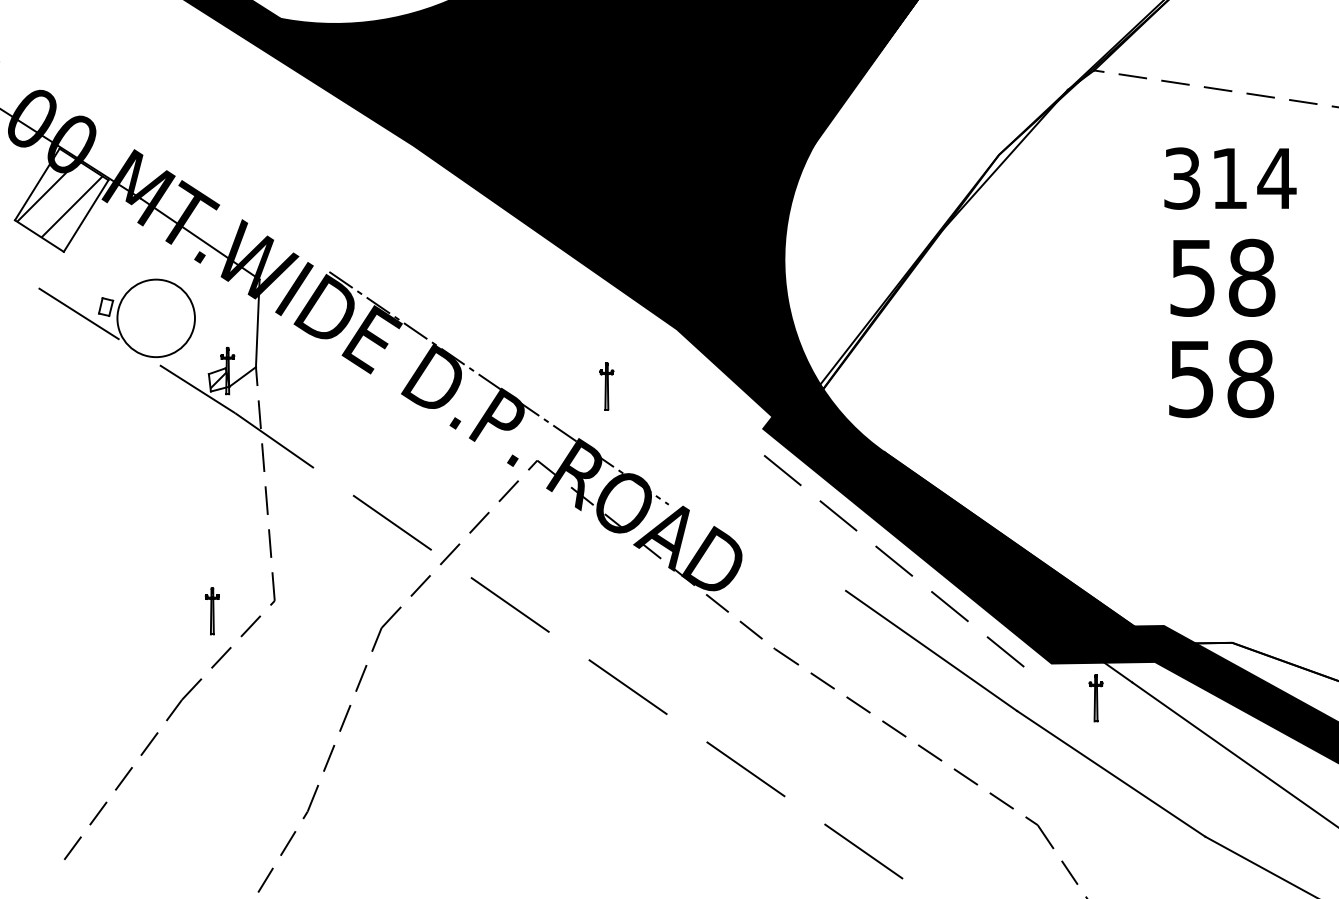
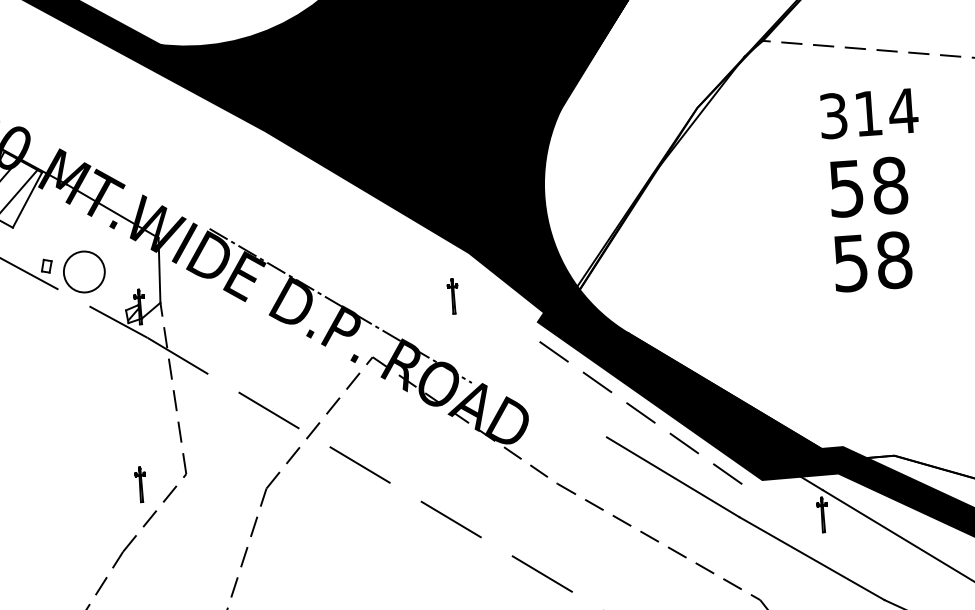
circle: (155, 318) -> (83, 272), size x0.71
part: (606, 386) -> (453, 296), moved
part: (1095, 698) -> (822, 515), moved

